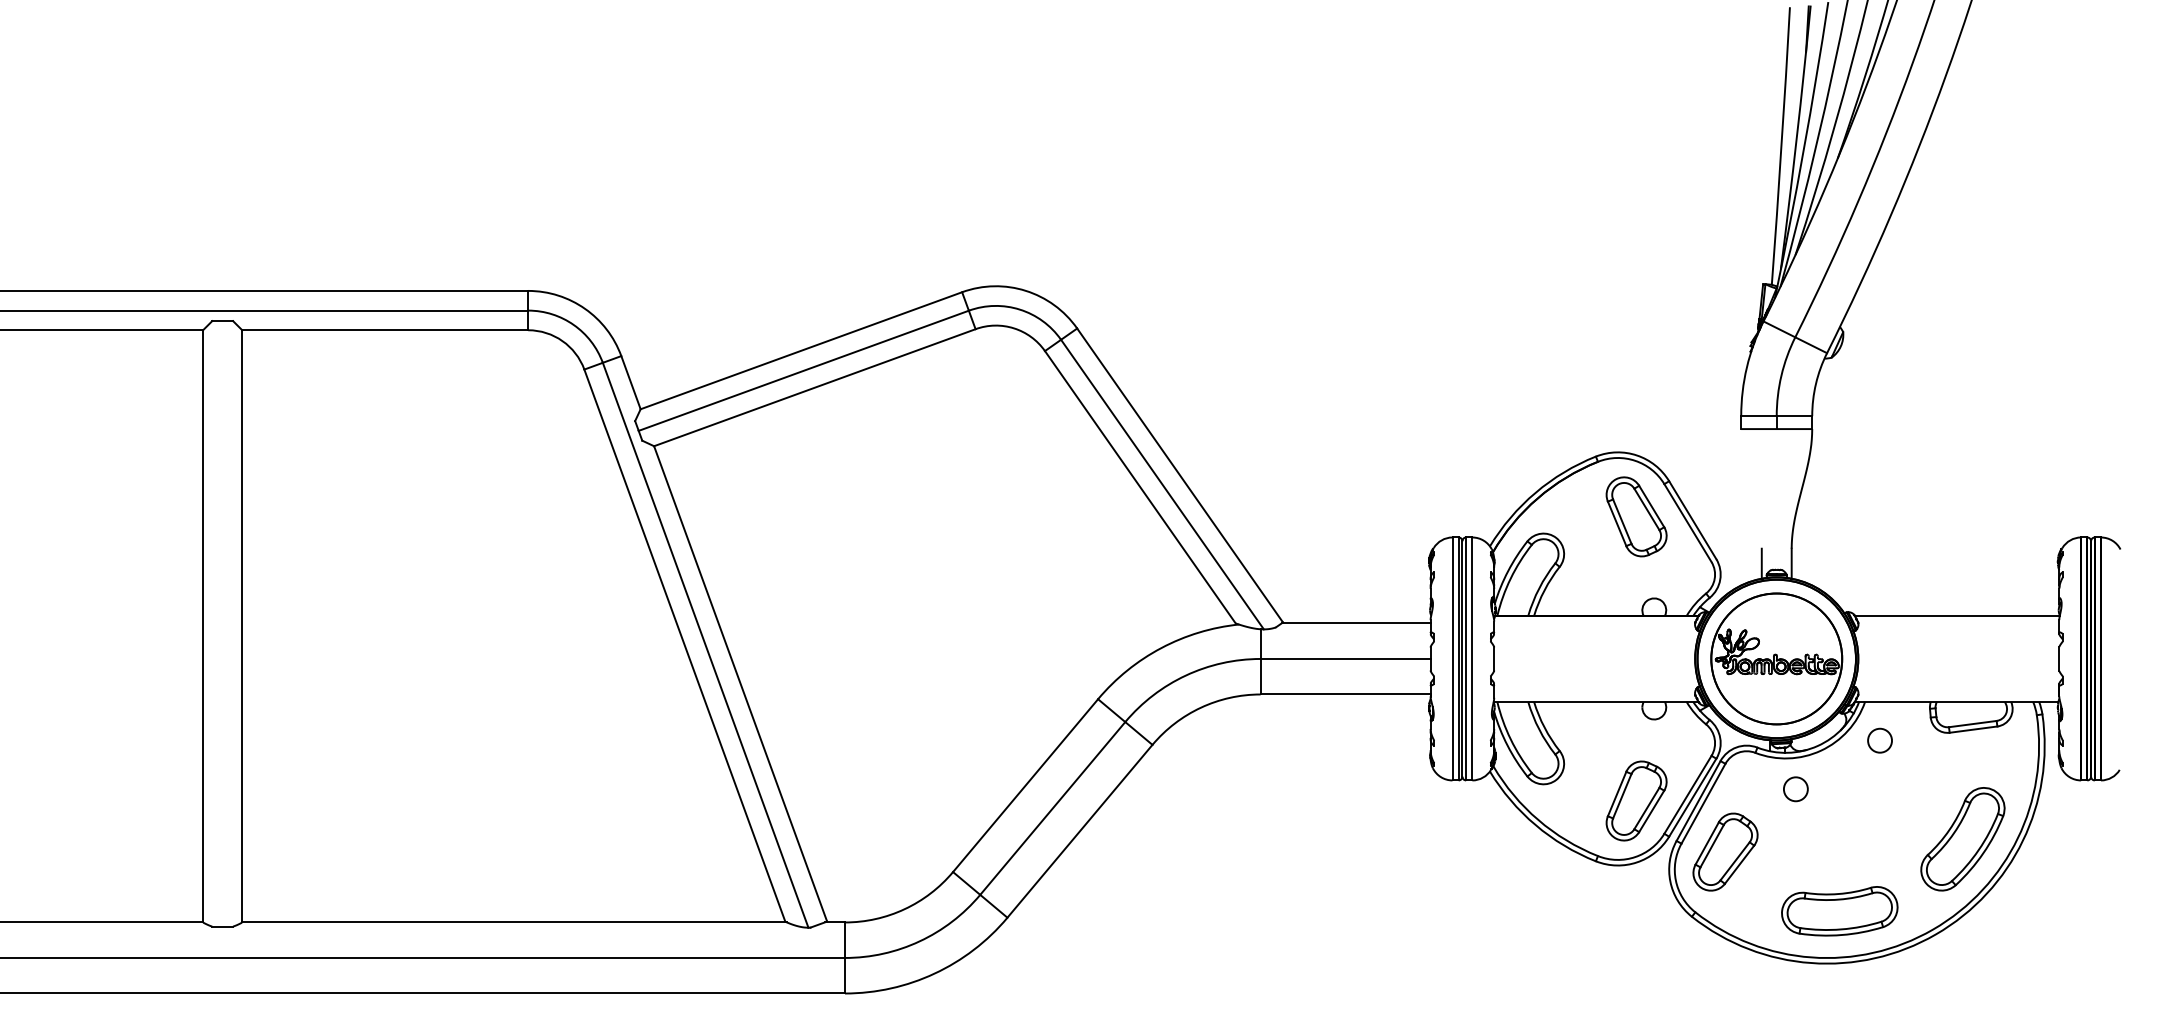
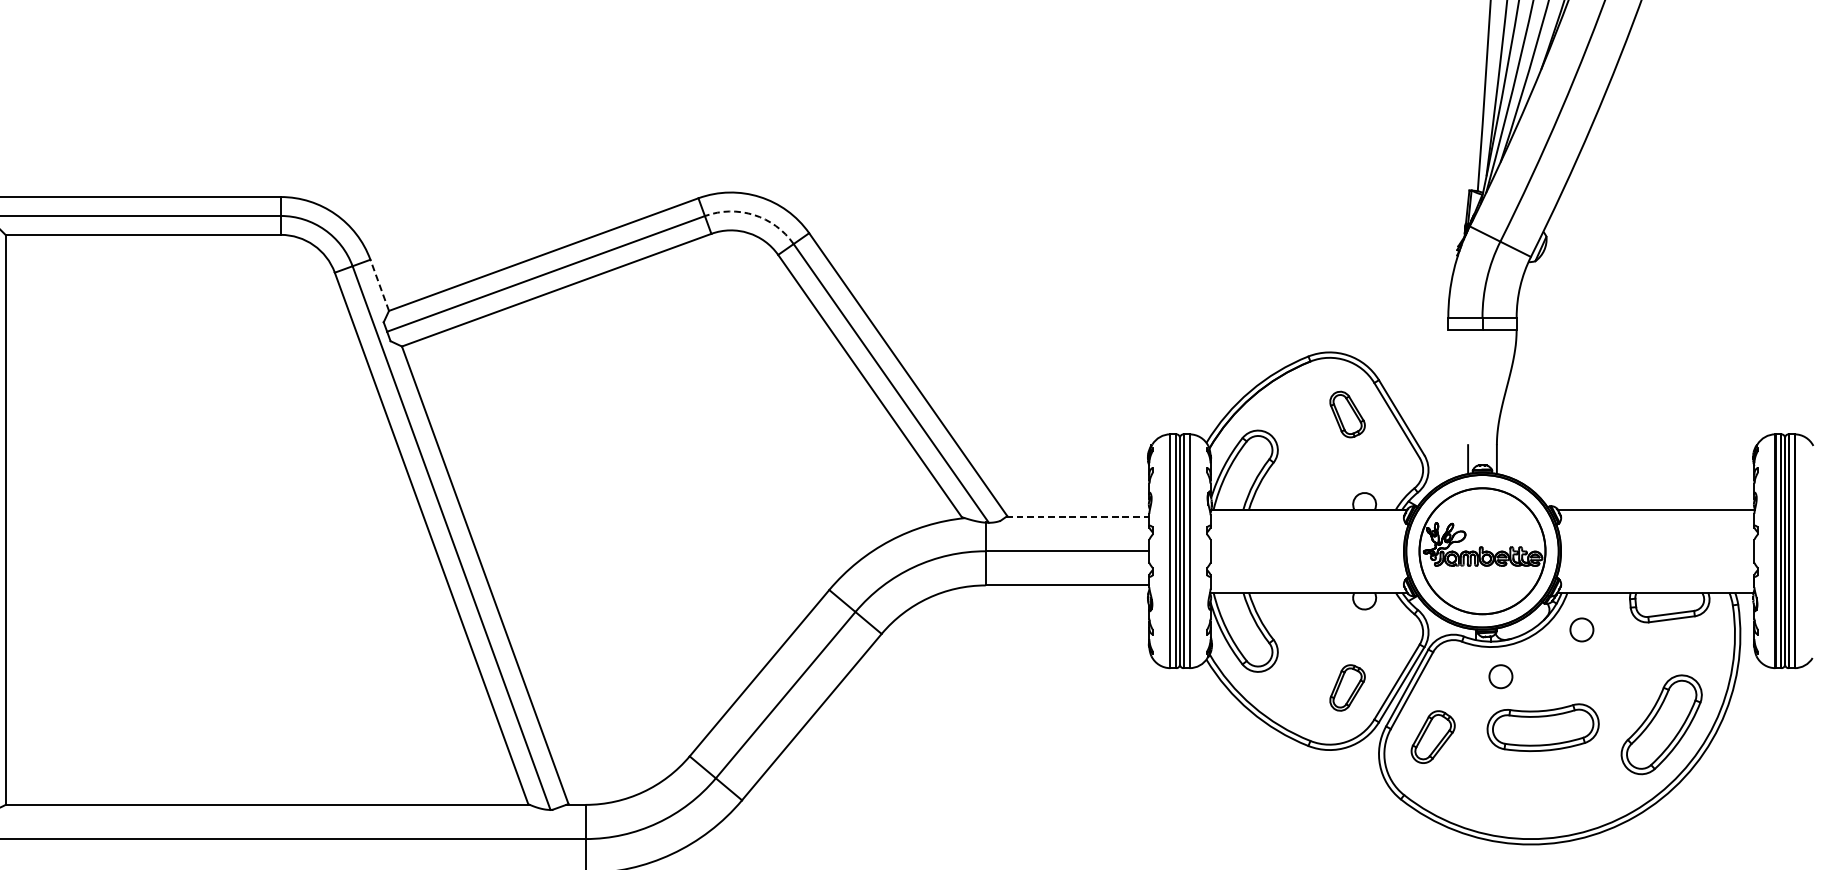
arc: (1019, 309) -> (753, 214), solid -> dashed
line: (630, 382) -> (379, 285), solid -> dashed
part: (1636, 516) -> (1347, 414), size x0.6
line: (1356, 623) -> (1078, 517), solid -> dashed
part: (1636, 800) -> (1347, 687), size x0.6
part: (1725, 851) -> (1433, 736), size x0.7
part: (1839, 911) -> (1542, 727), moved

